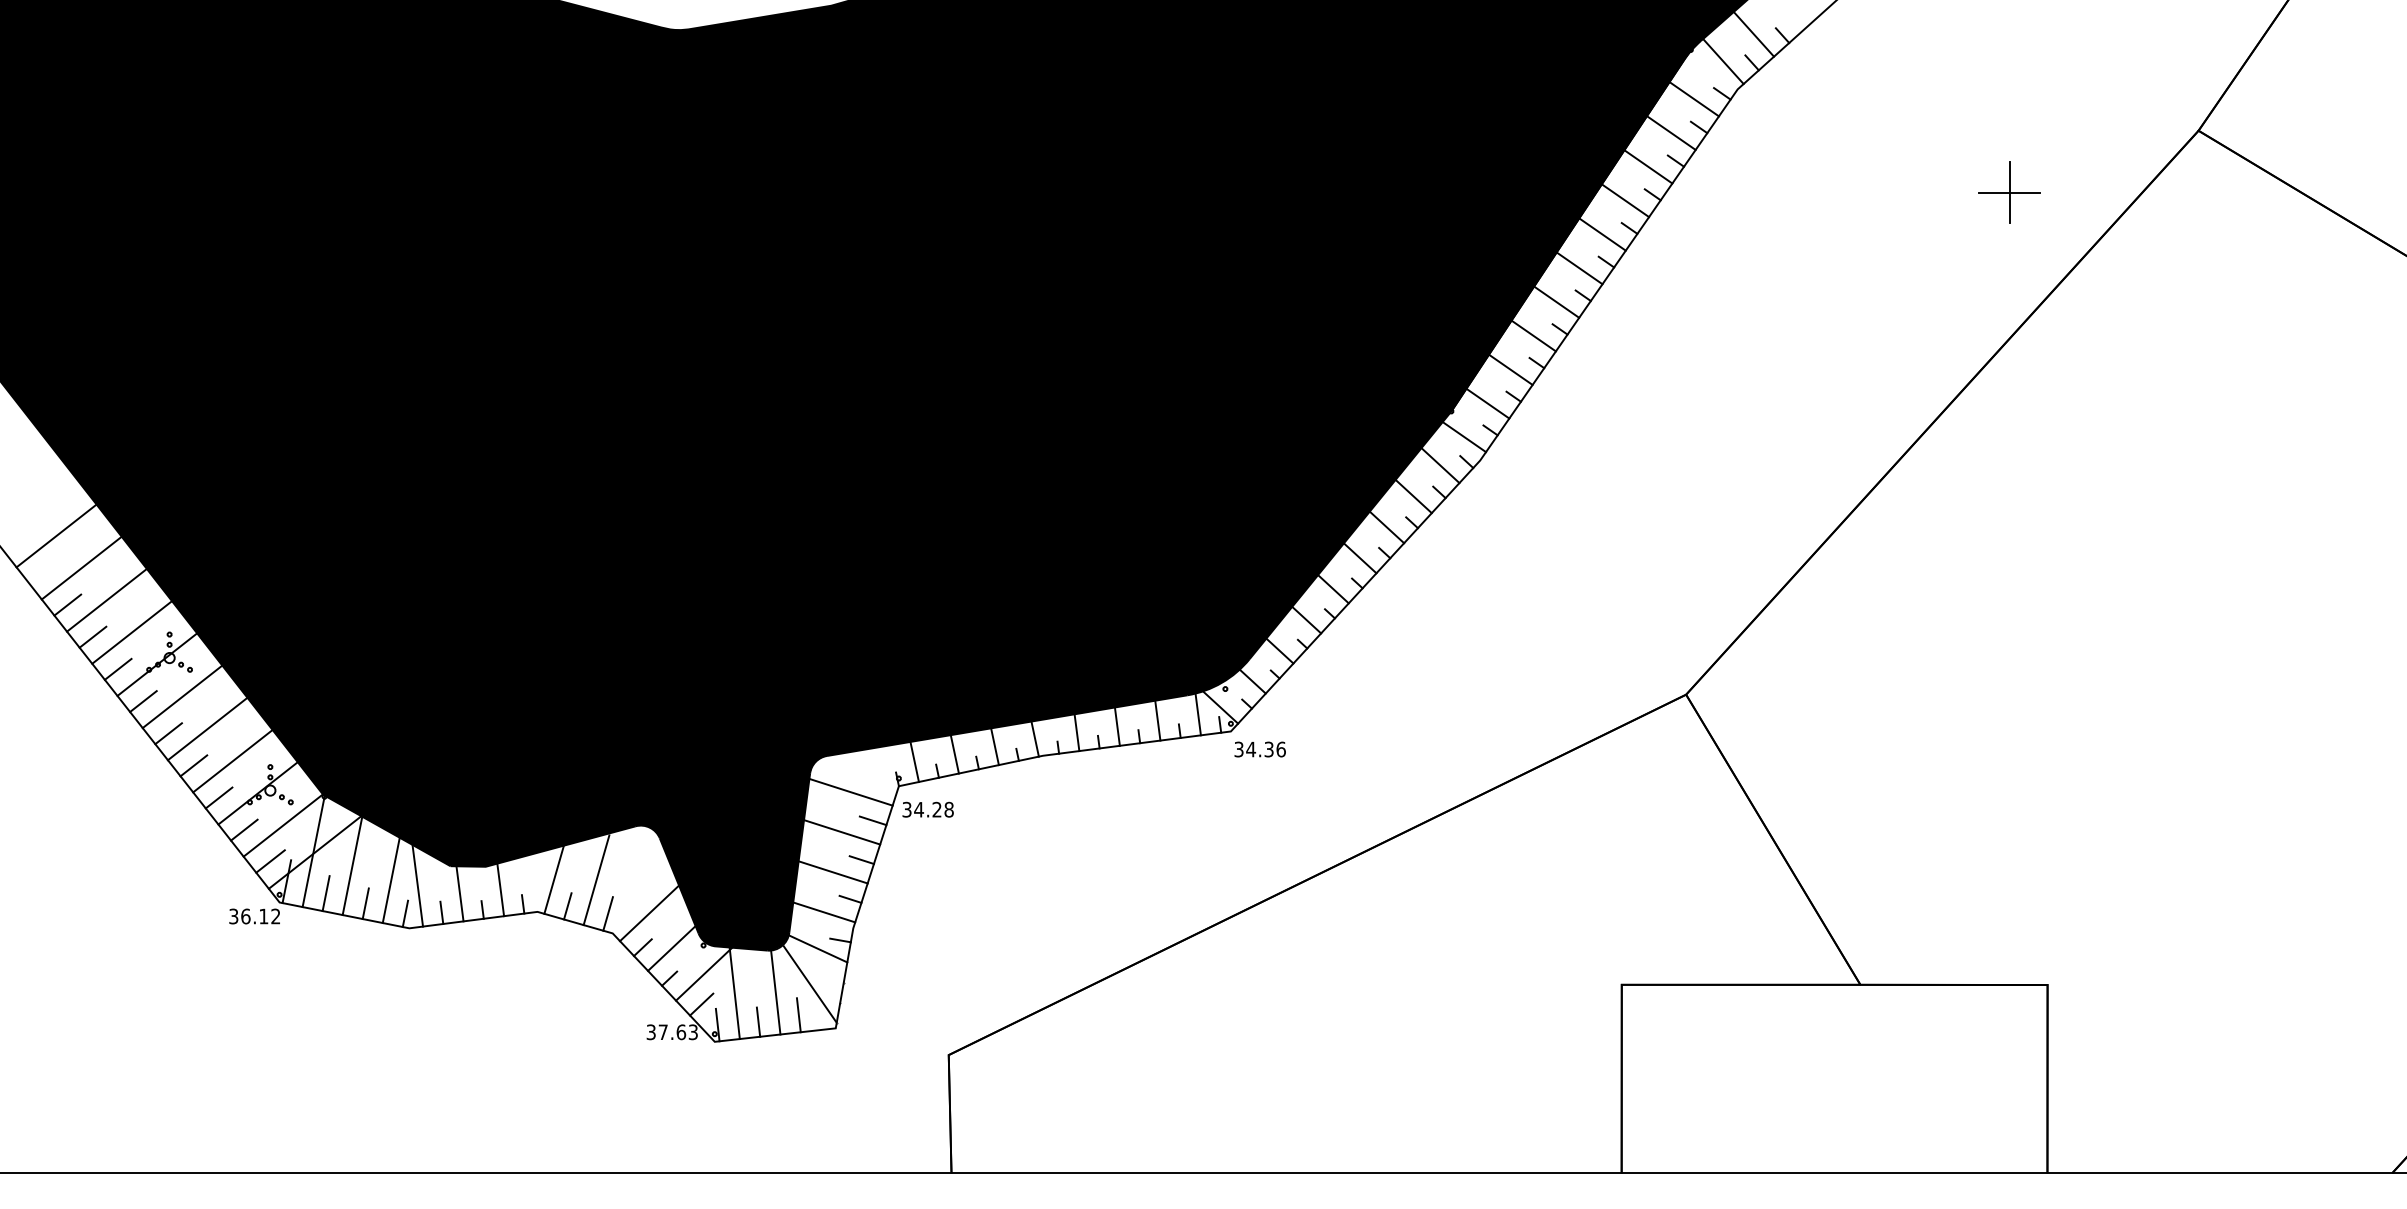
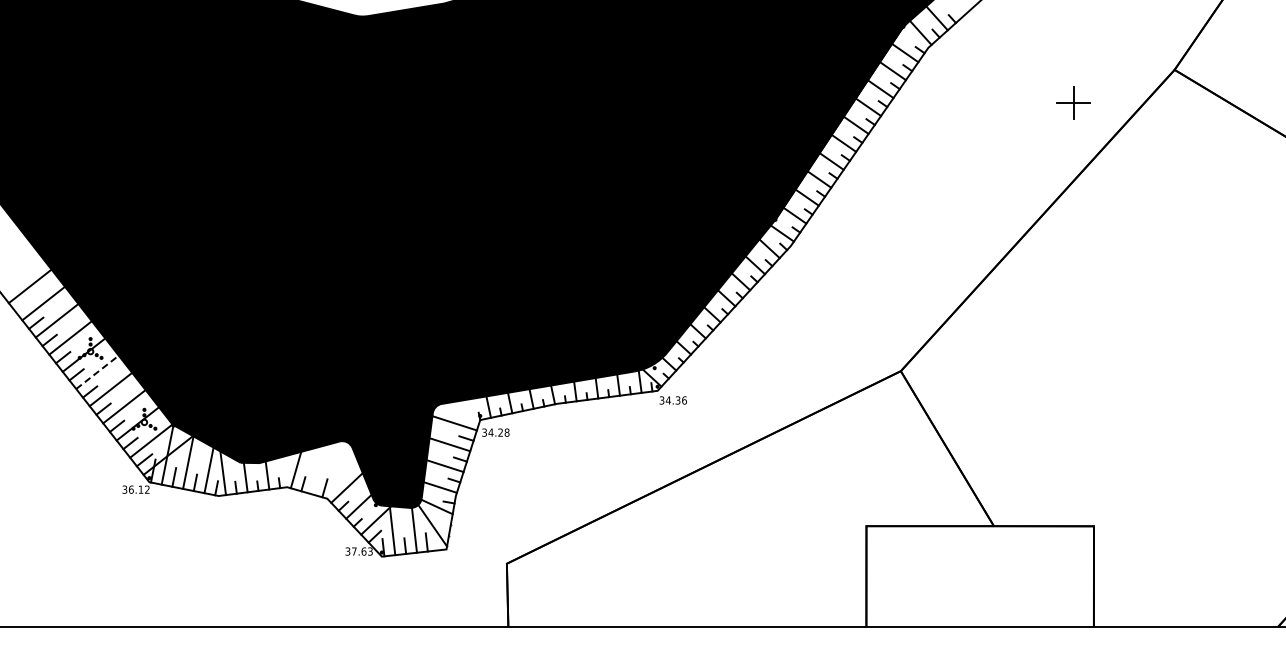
line: (182, 695) -> (97, 371), solid -> dashed
line: (596, 880) -> (318, 470), removed

